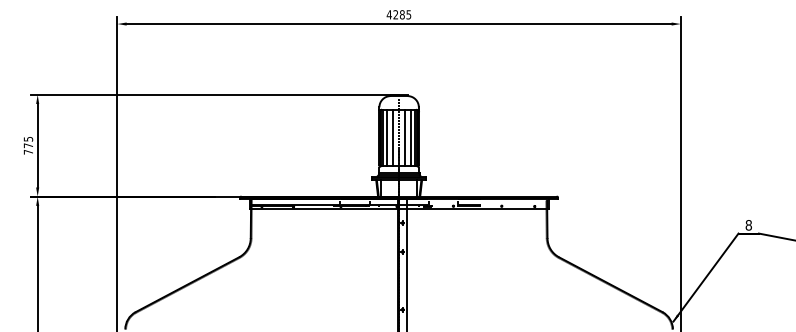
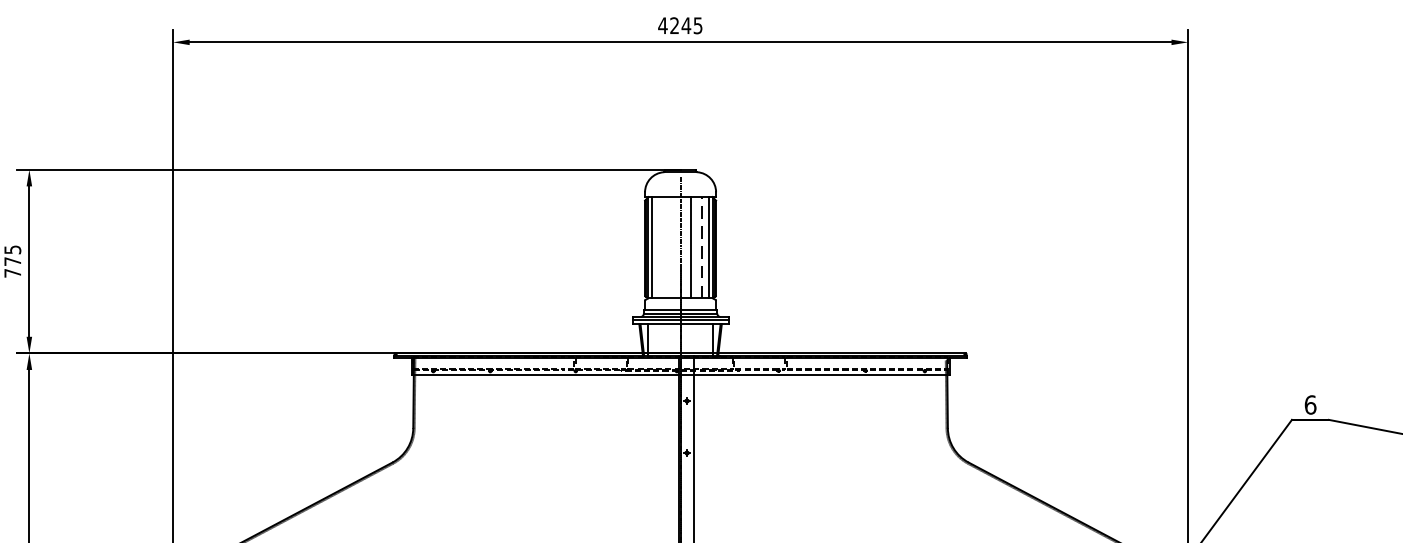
text: (401, 14) -> (684, 25), 4285 -> 4245
line: (387, 137) -> (659, 246), removed
line: (393, 137) -> (670, 246), removed
line: (410, 137) -> (701, 246), solid -> dashed
text: (748, 225) -> (1309, 405), 8 -> 6

